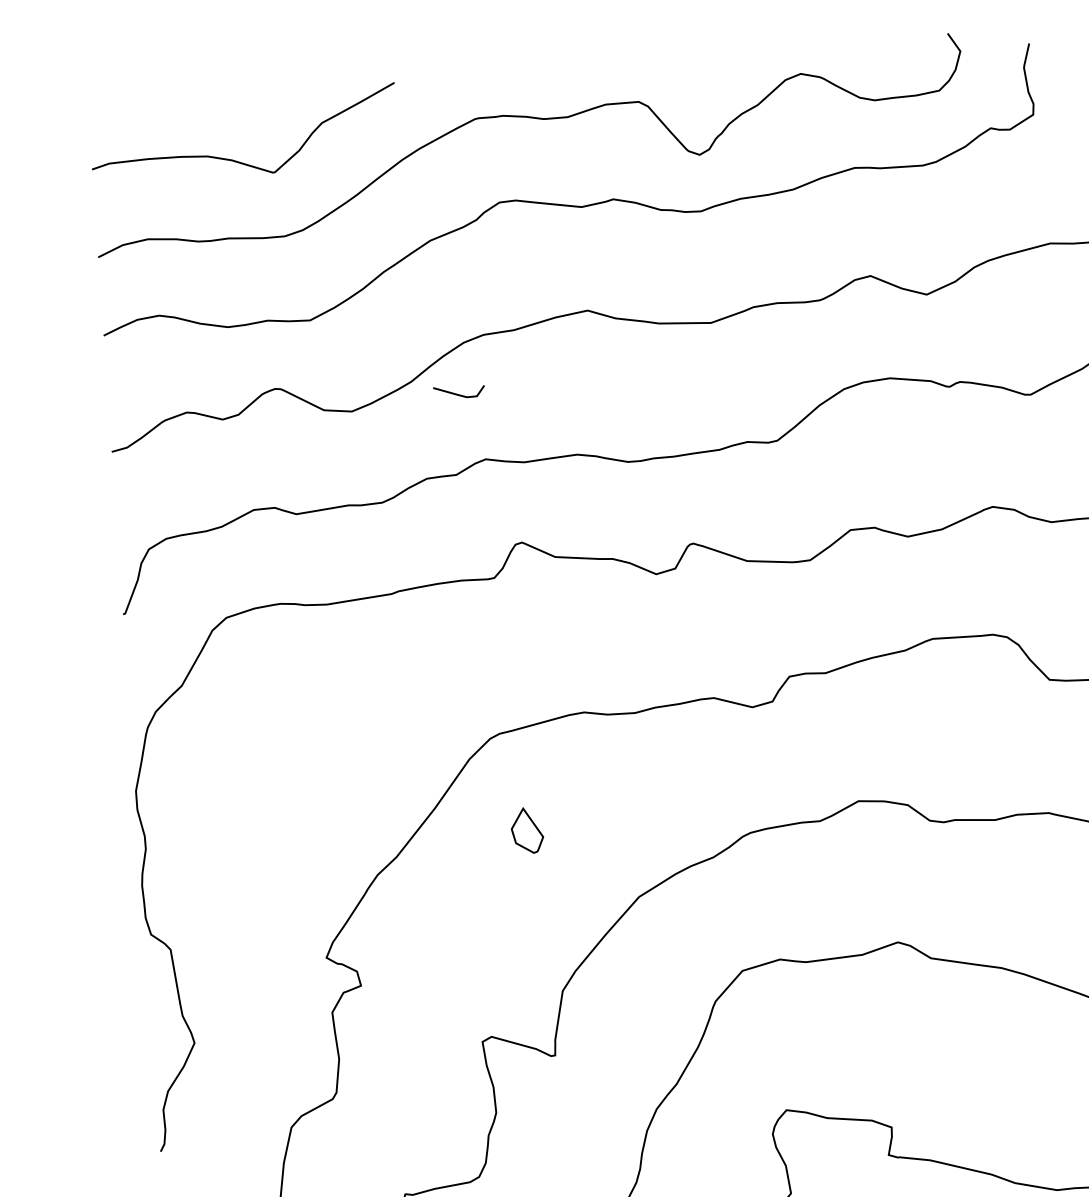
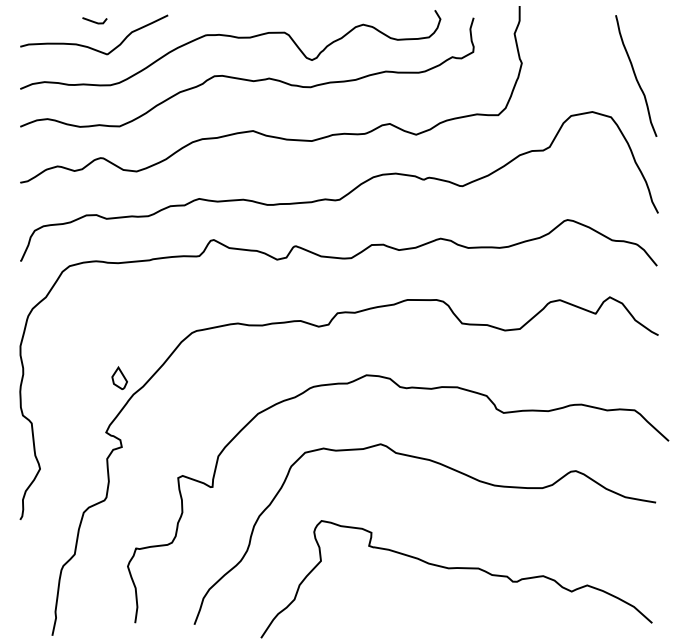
line: (456, 391) -> (93, 20), moved
part: (526, 829) -> (119, 377), moved

